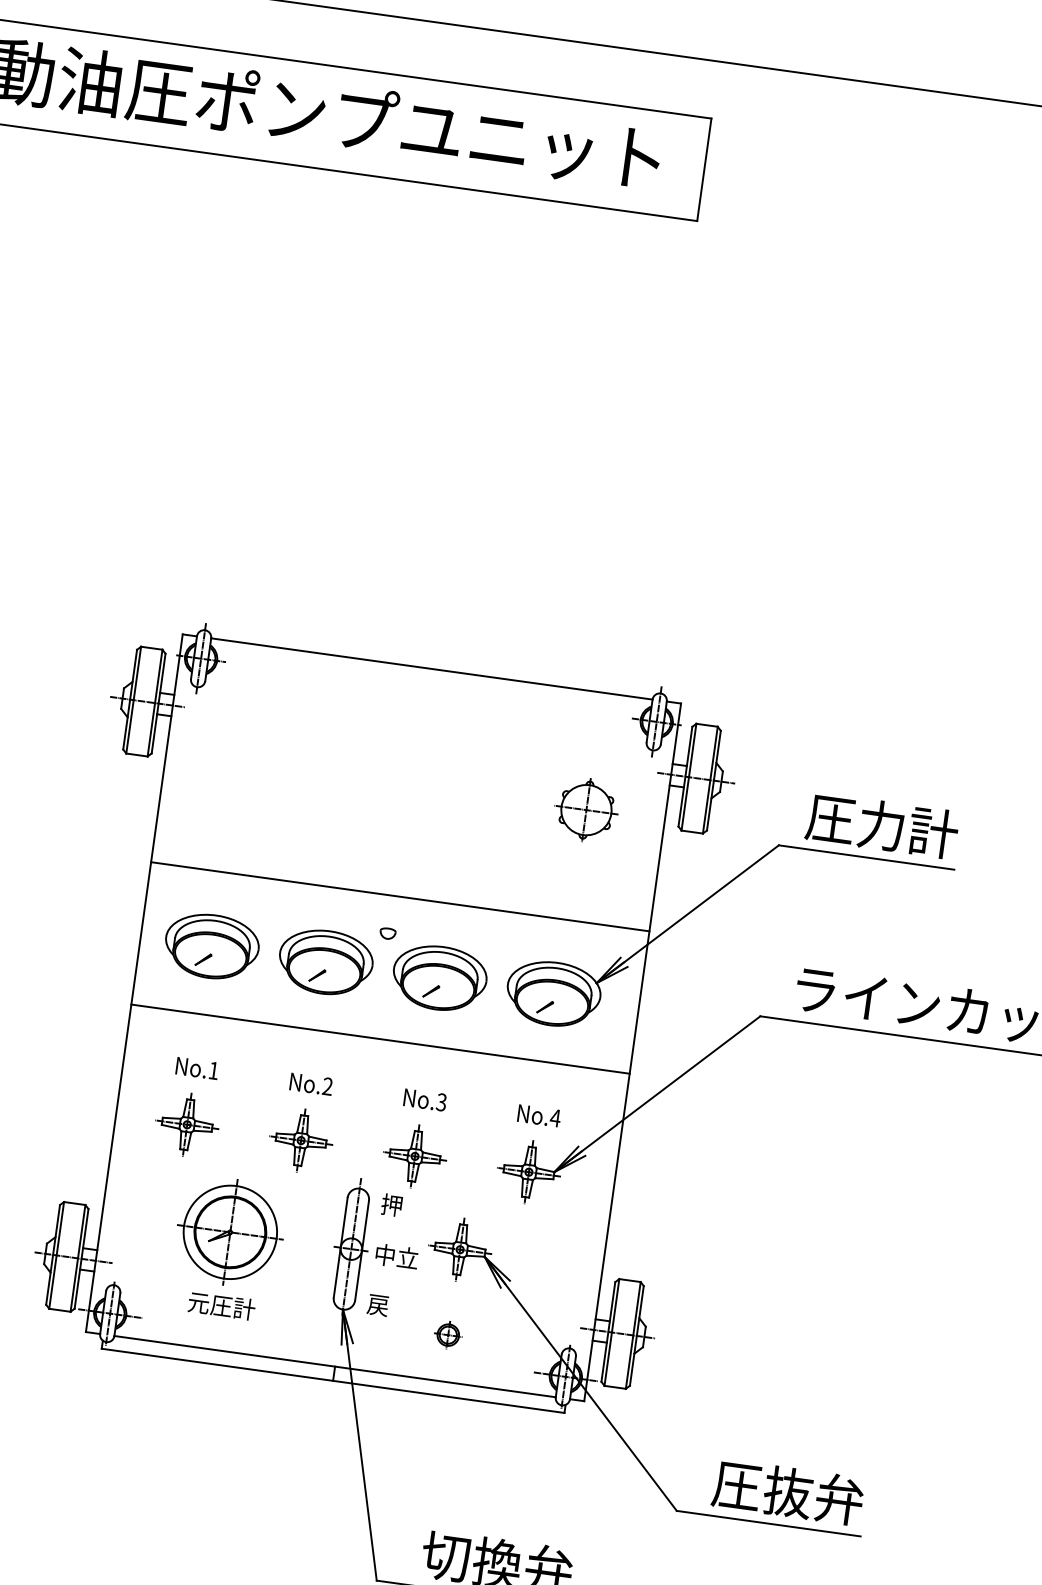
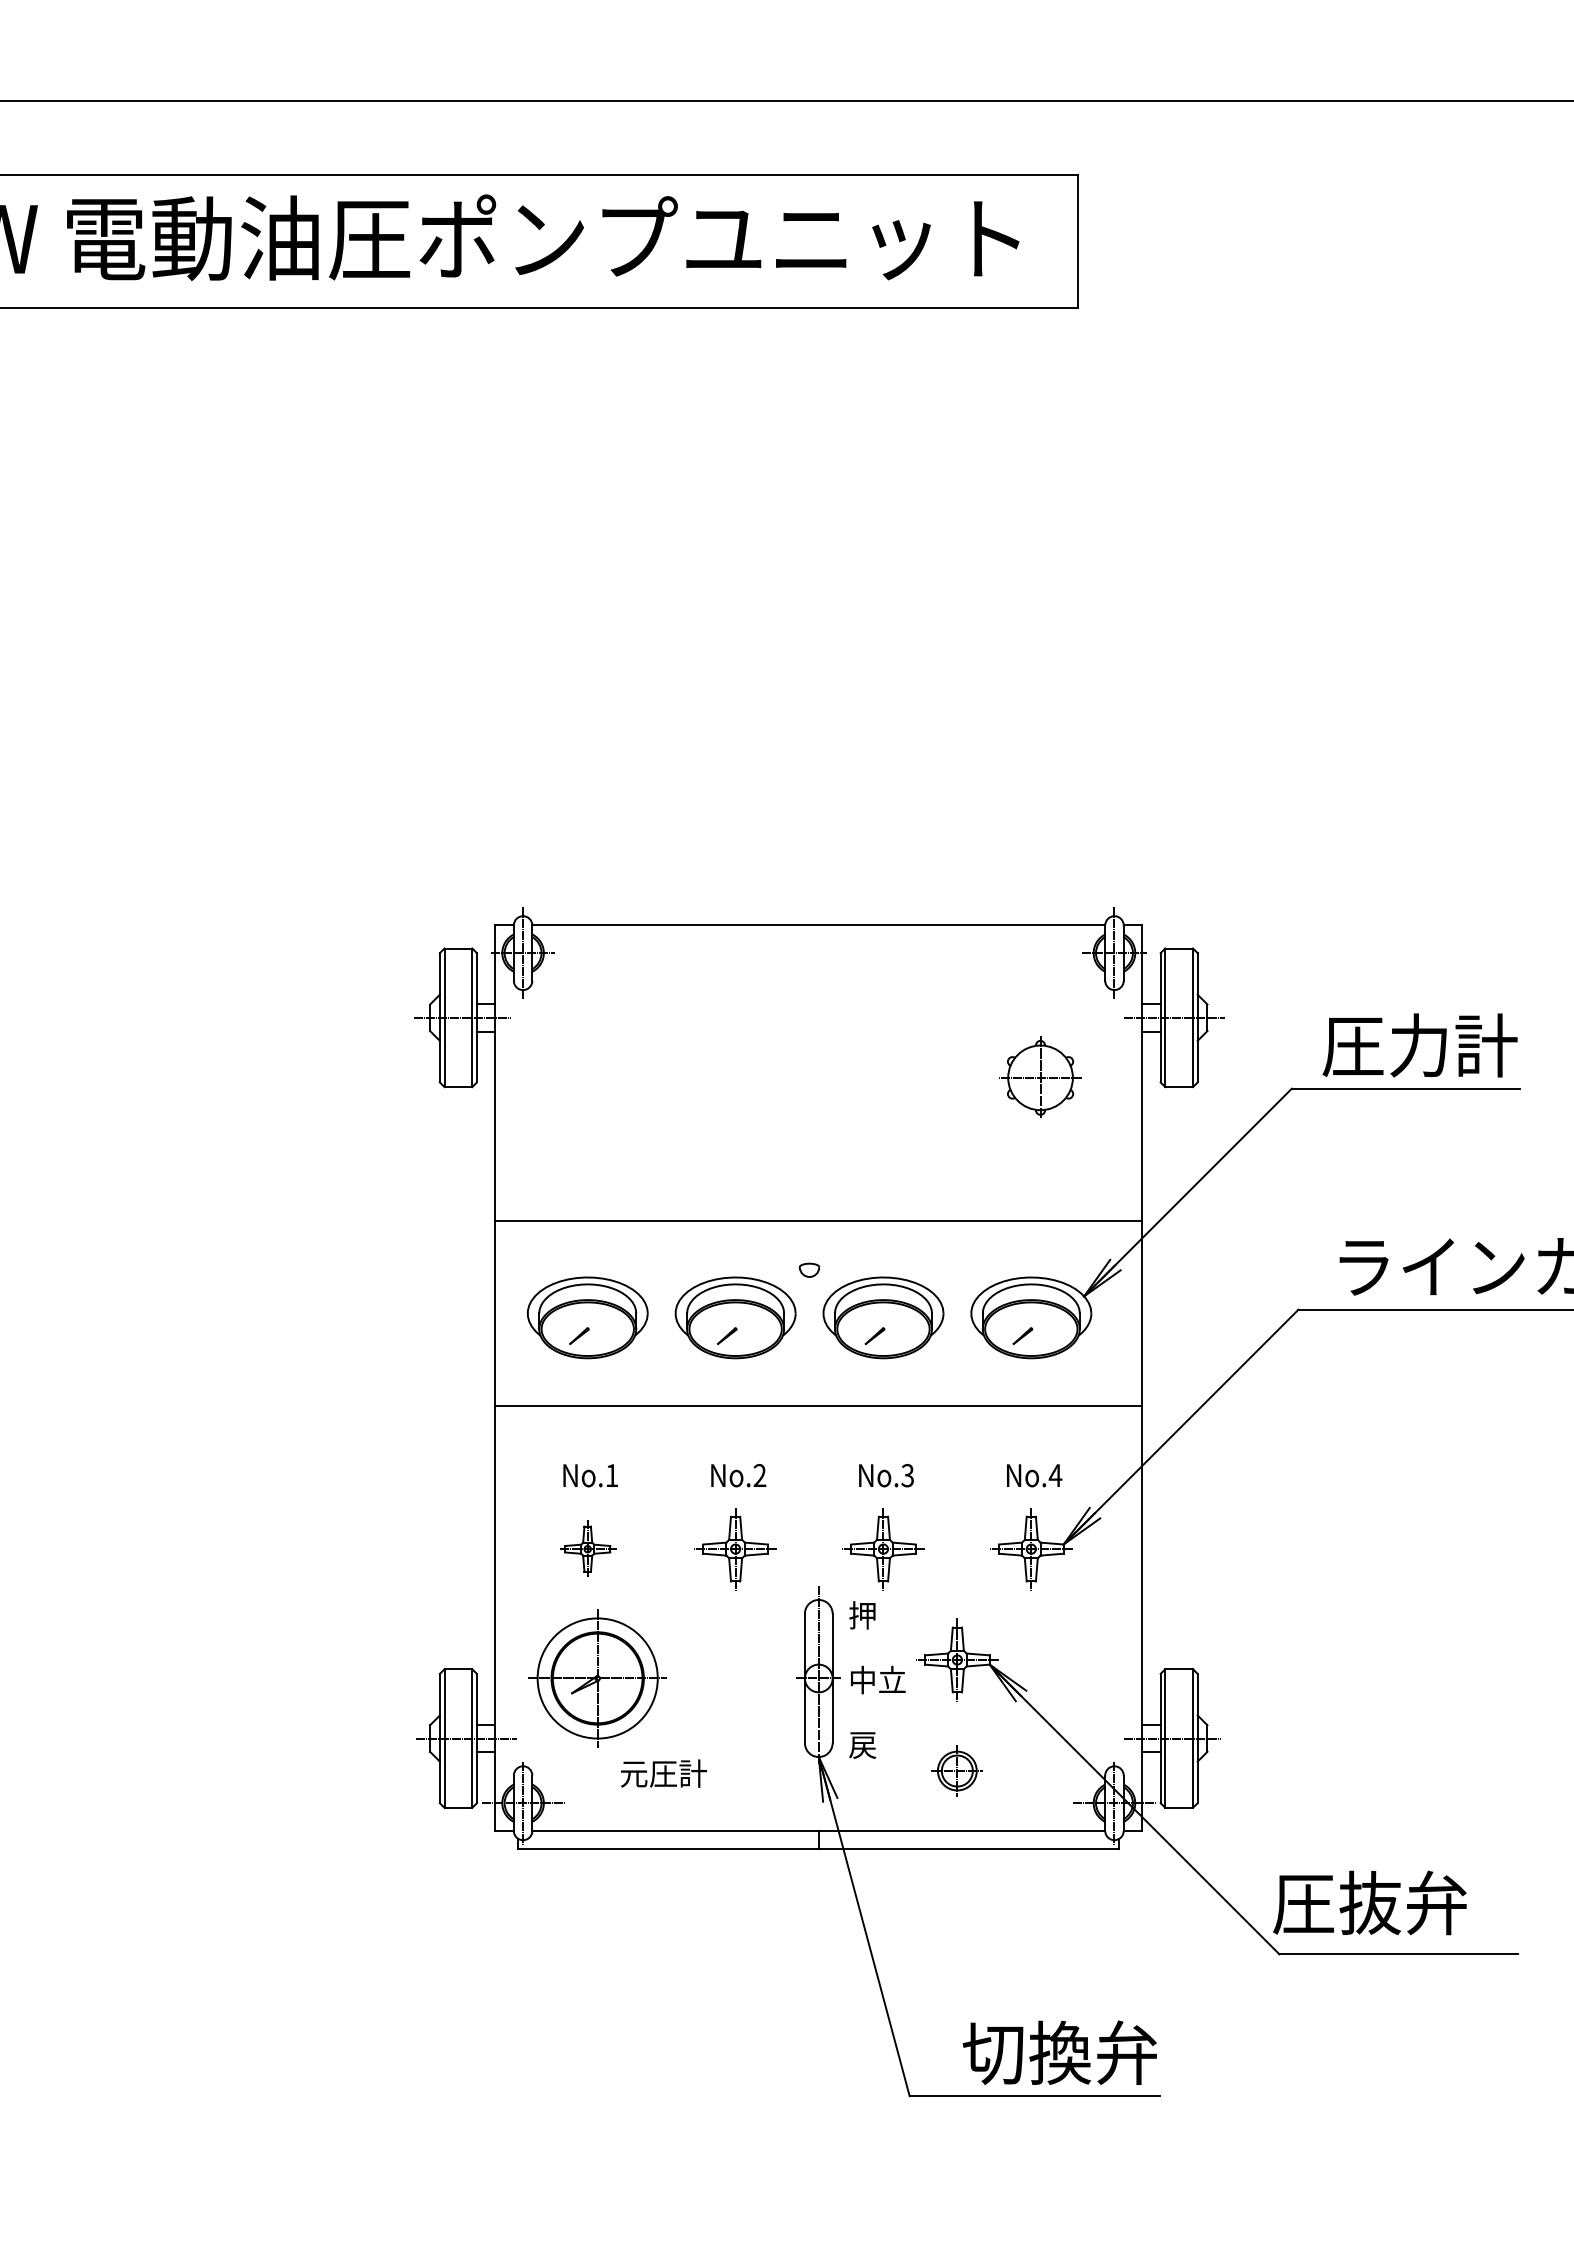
part: (186, 1125) -> (587, 1549), size x0.7
part: (230, 1232) -> (597, 1678), moved
part: (448, 1334) -> (957, 1770), size x1.4
text: (787, 1491) -> (1369, 1902), moved

